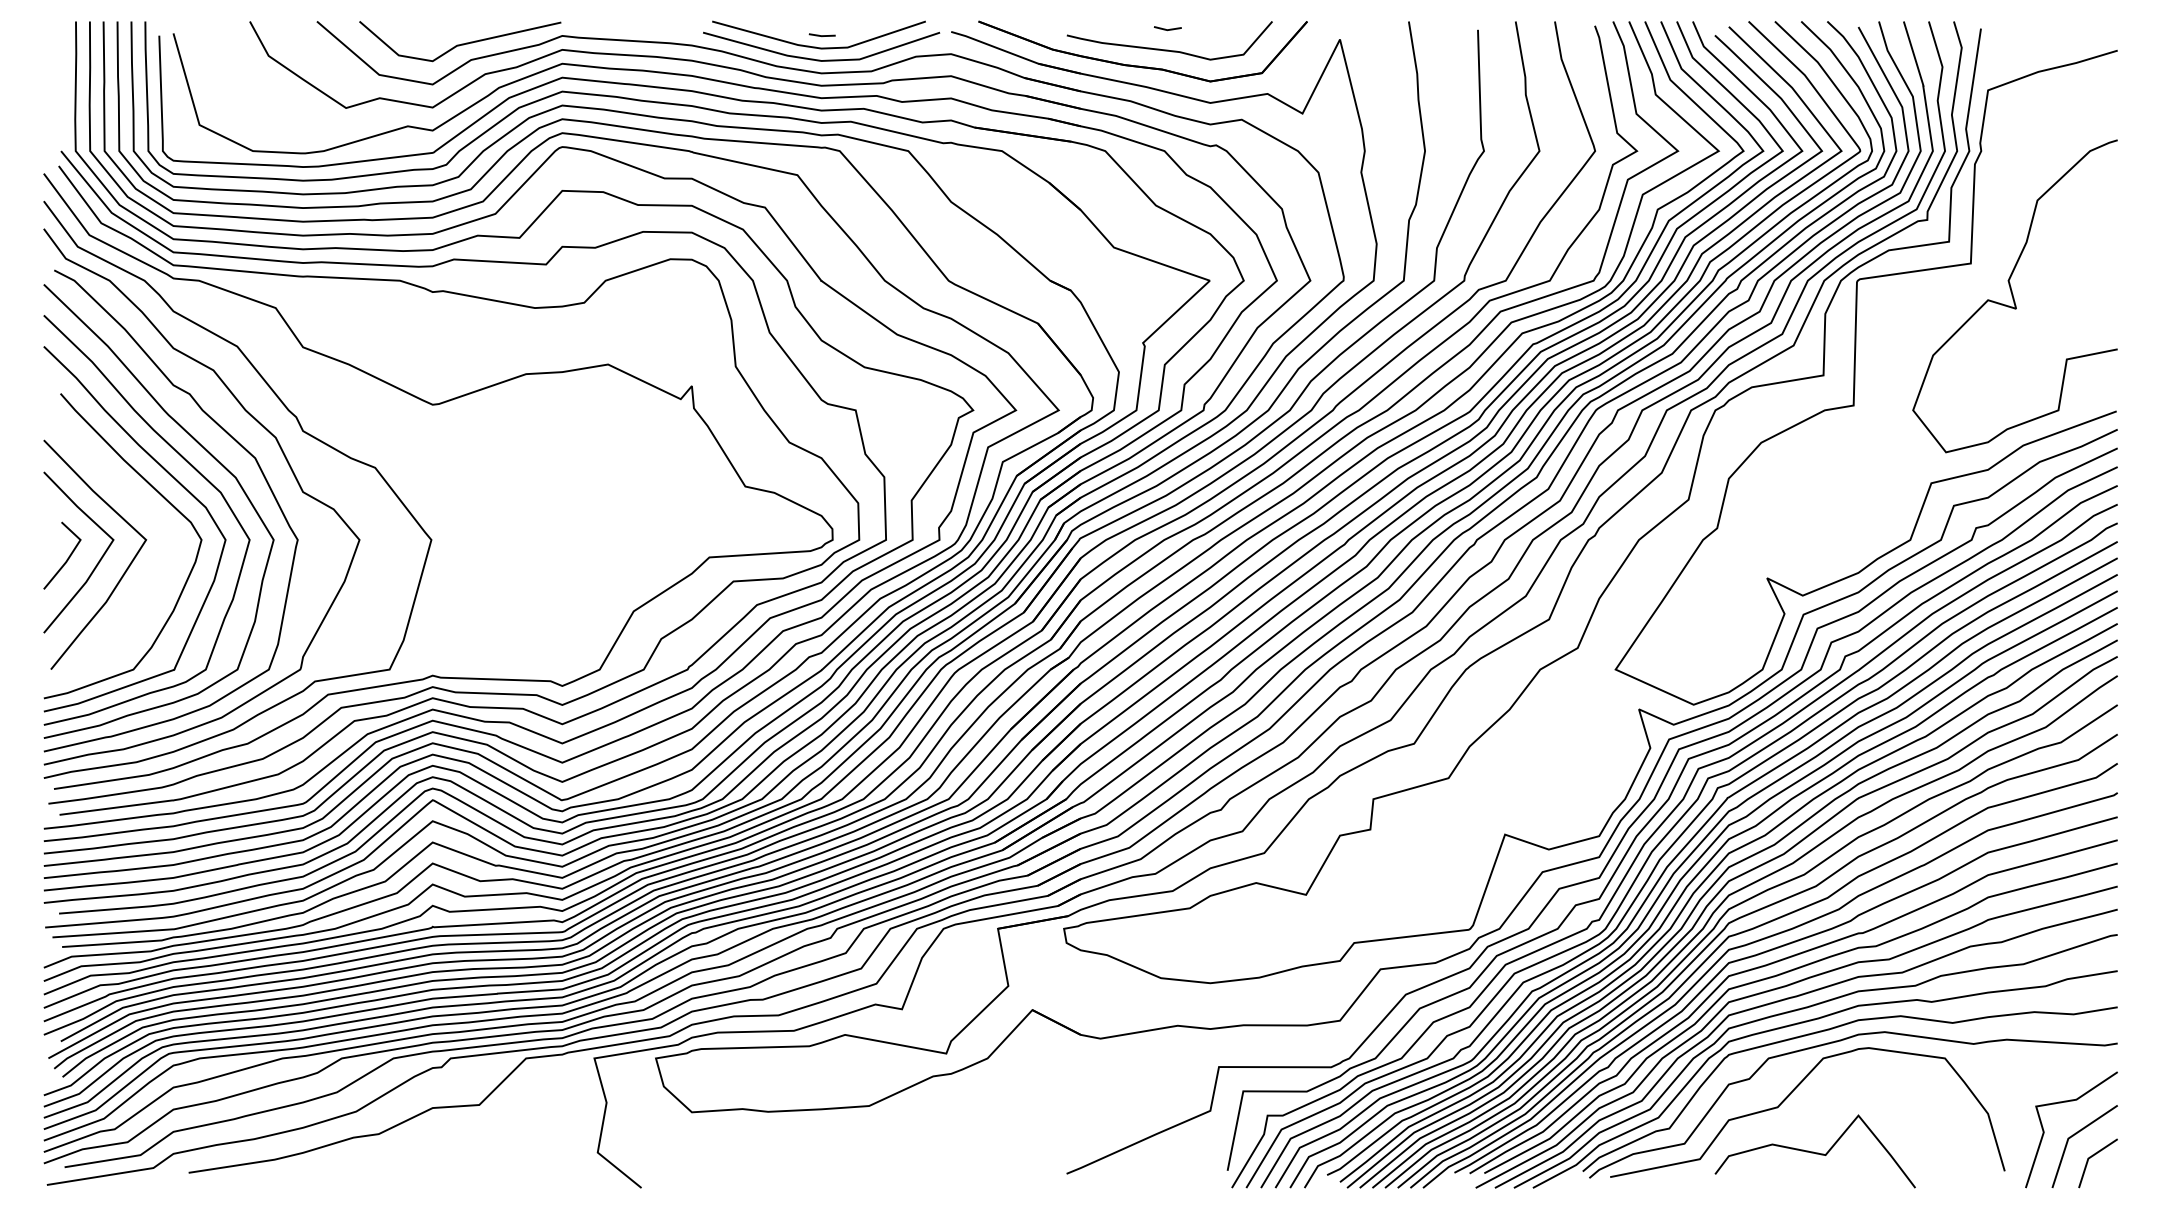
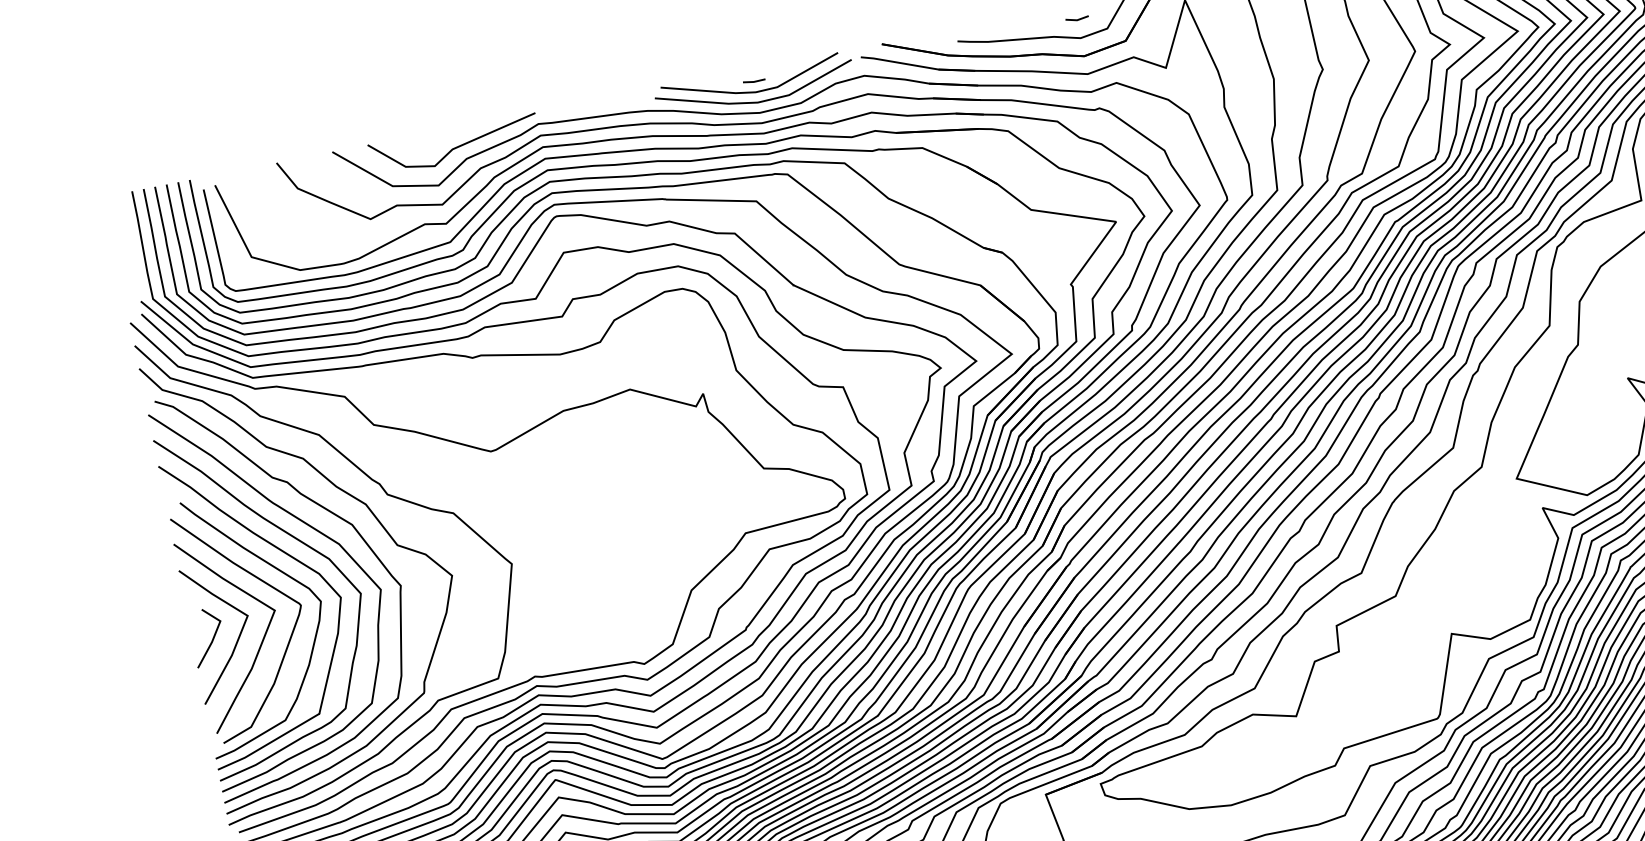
line: (1167, 29) -> (1077, 19), moved
curve: (146, 511) -> (270, 586), added

